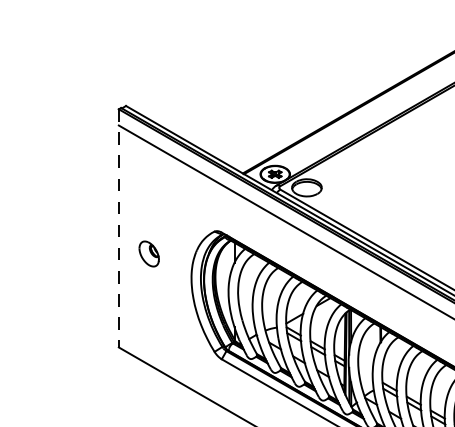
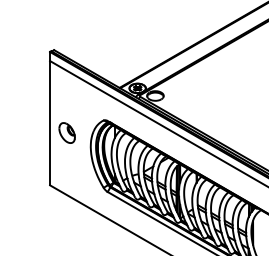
line: (119, 228) -> (50, 118), dashed -> solid
part: (148, 253) -> (66, 132), size x1.43

